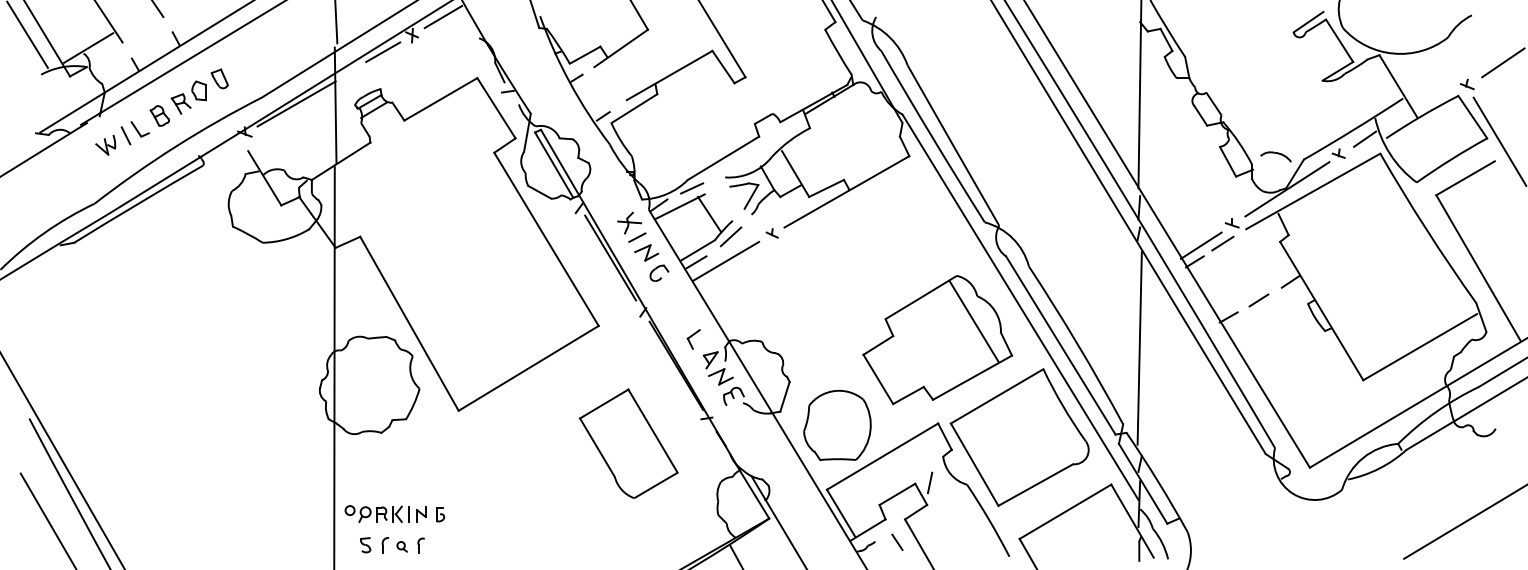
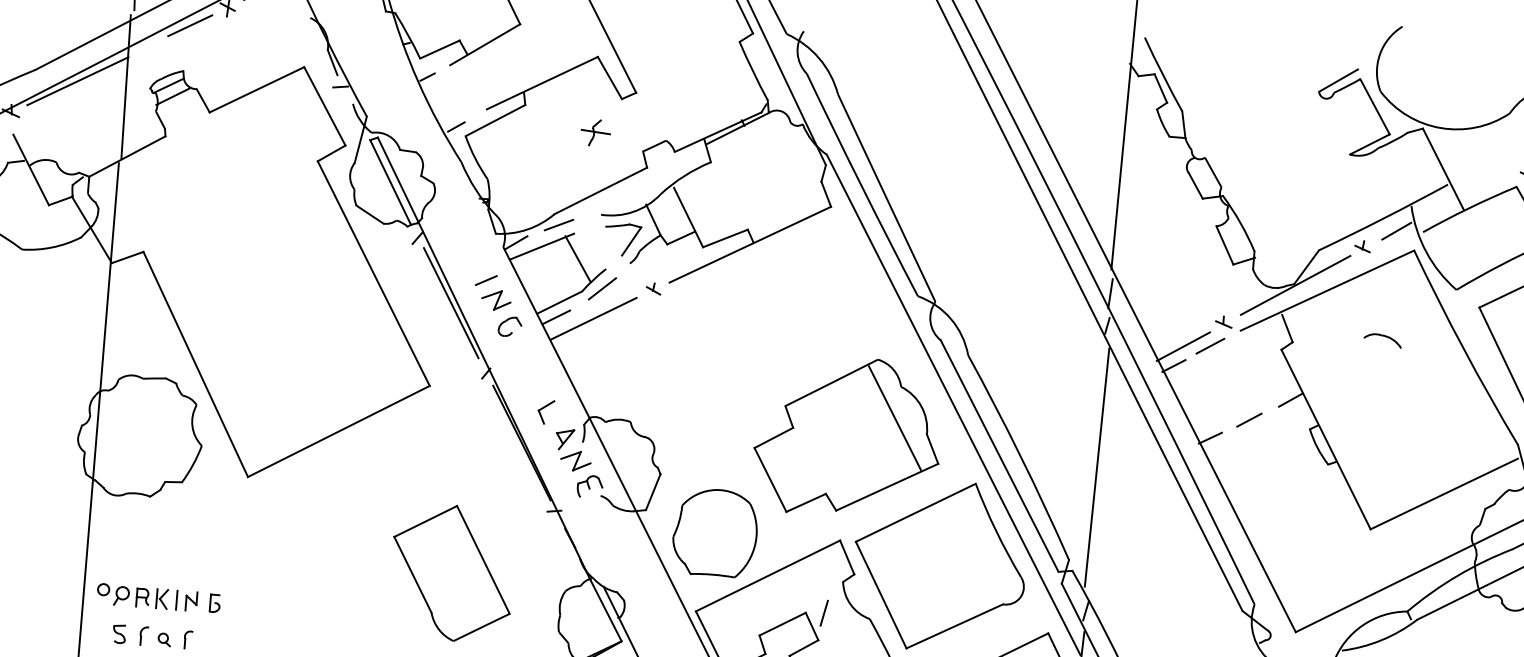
part: (1275, 156) -> (1382, 339), moved
part: (629, 222) -> (595, 132), moved
part: (628, 443) -> (451, 572), moved

